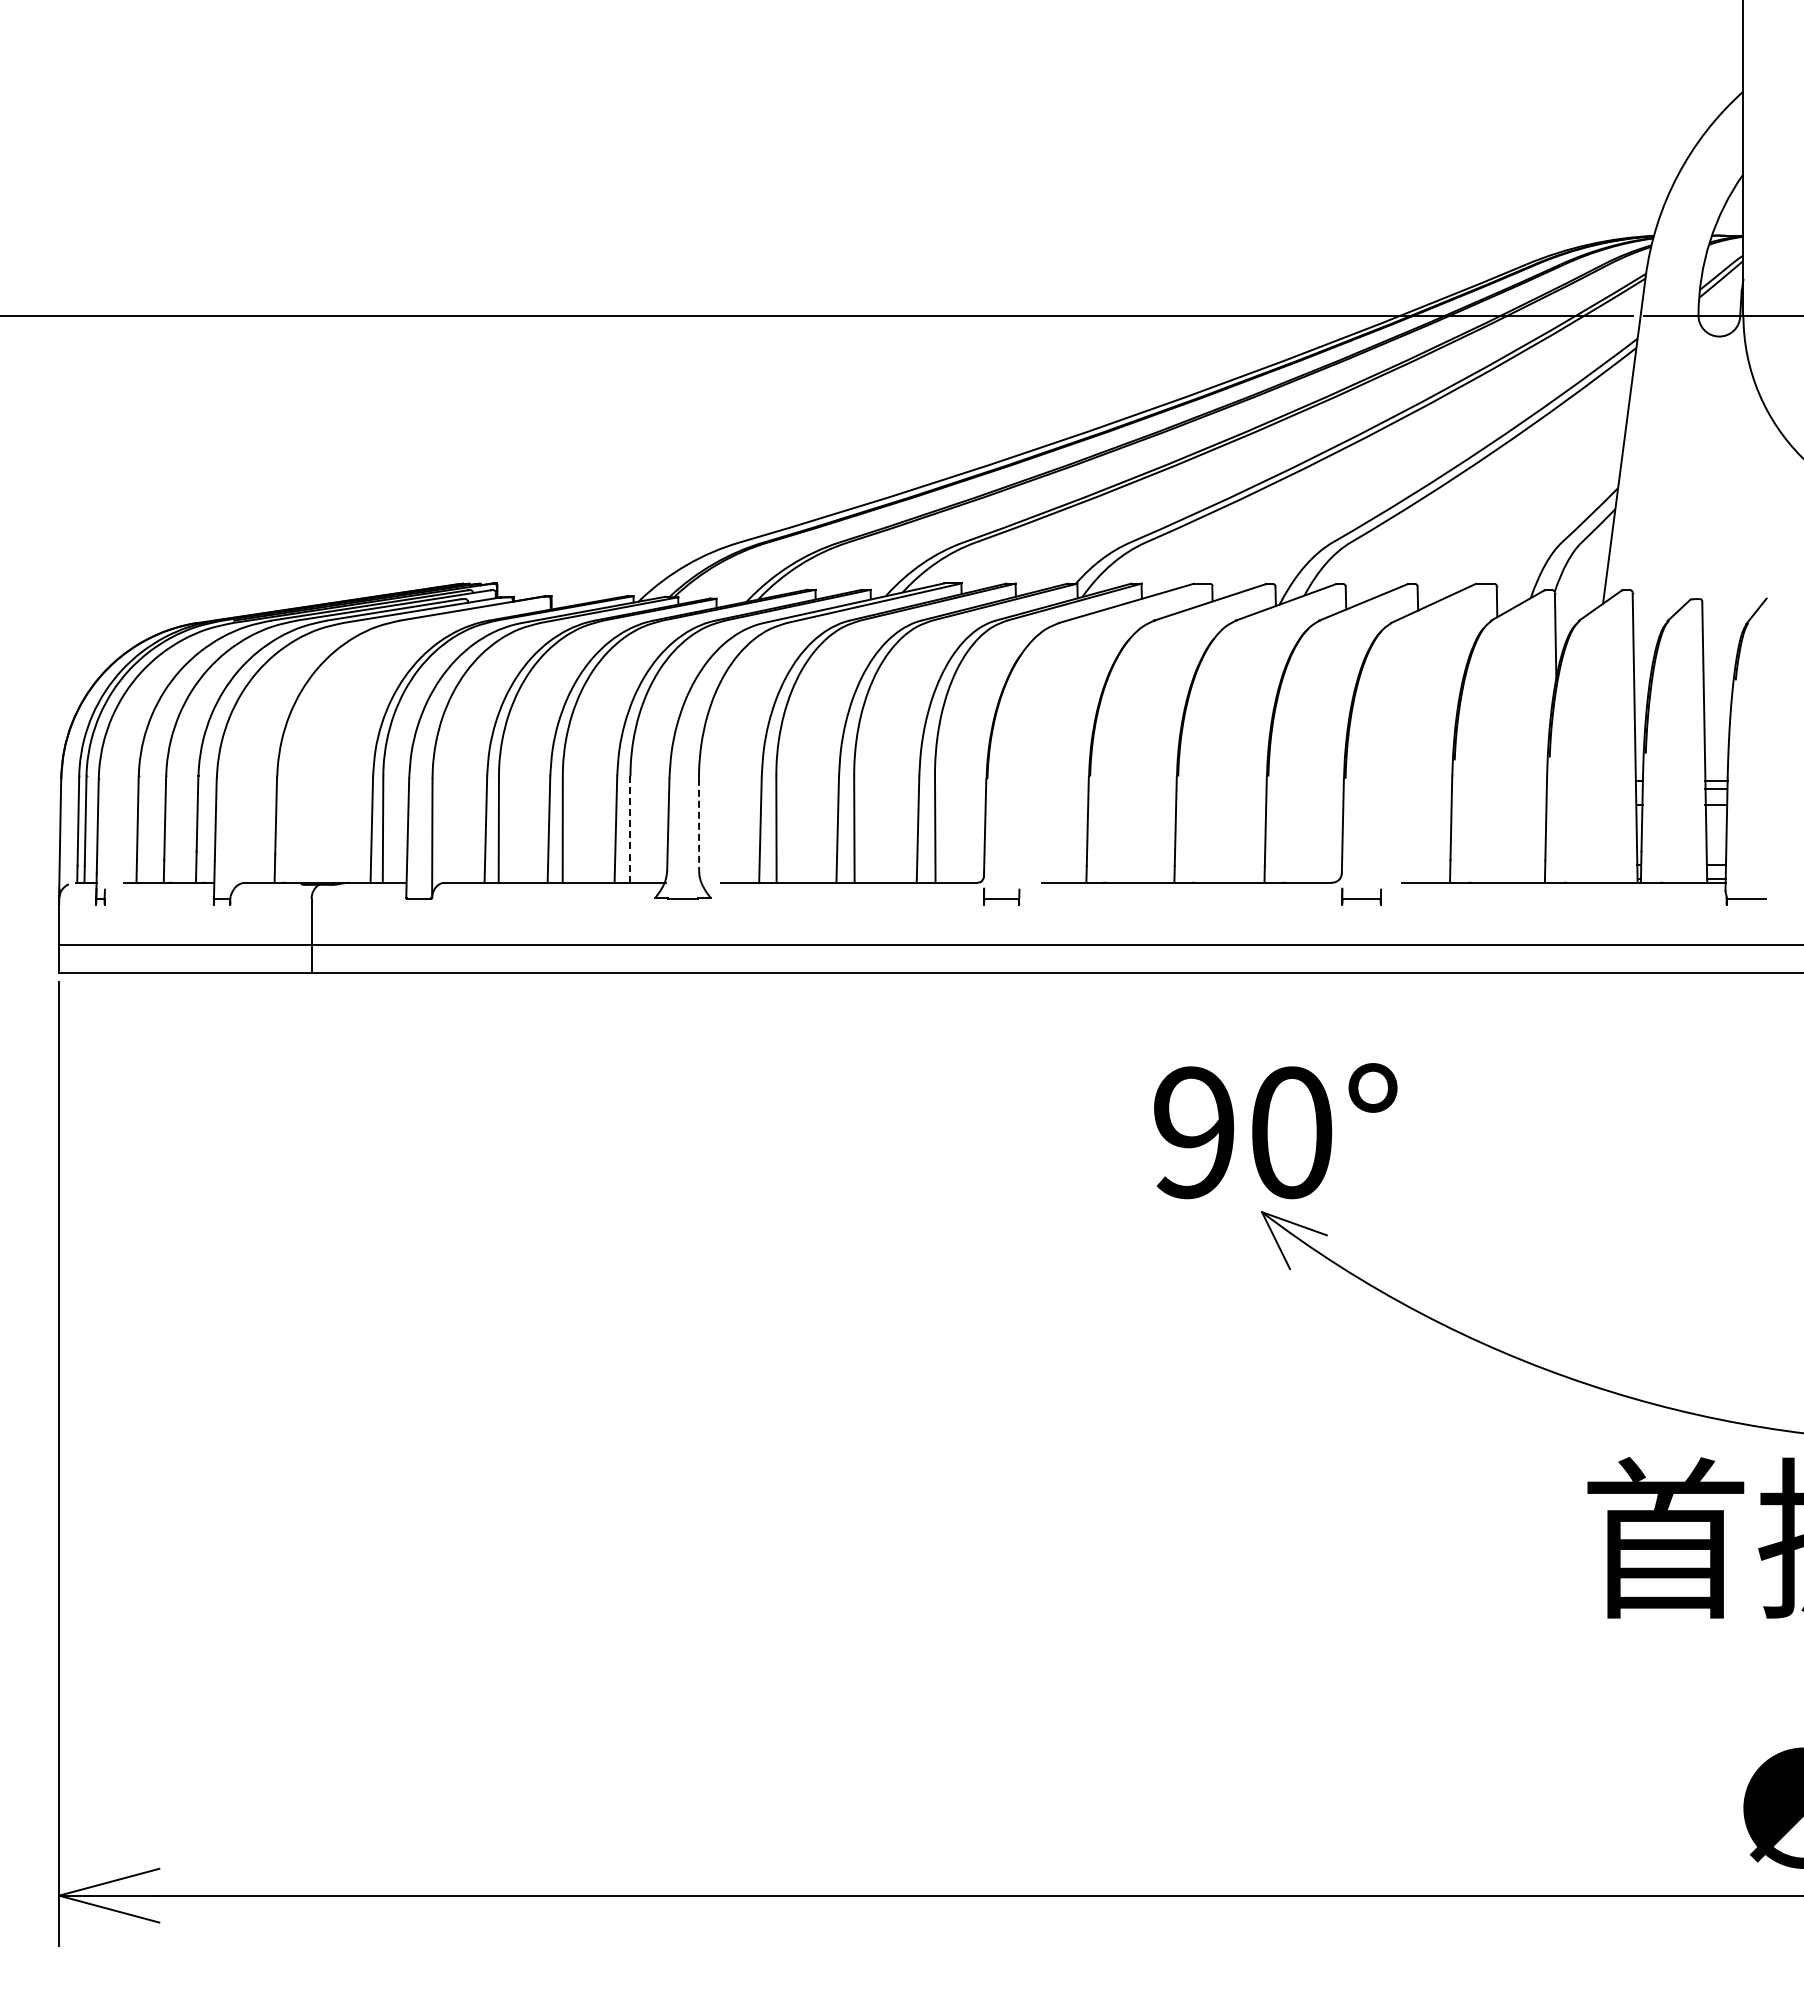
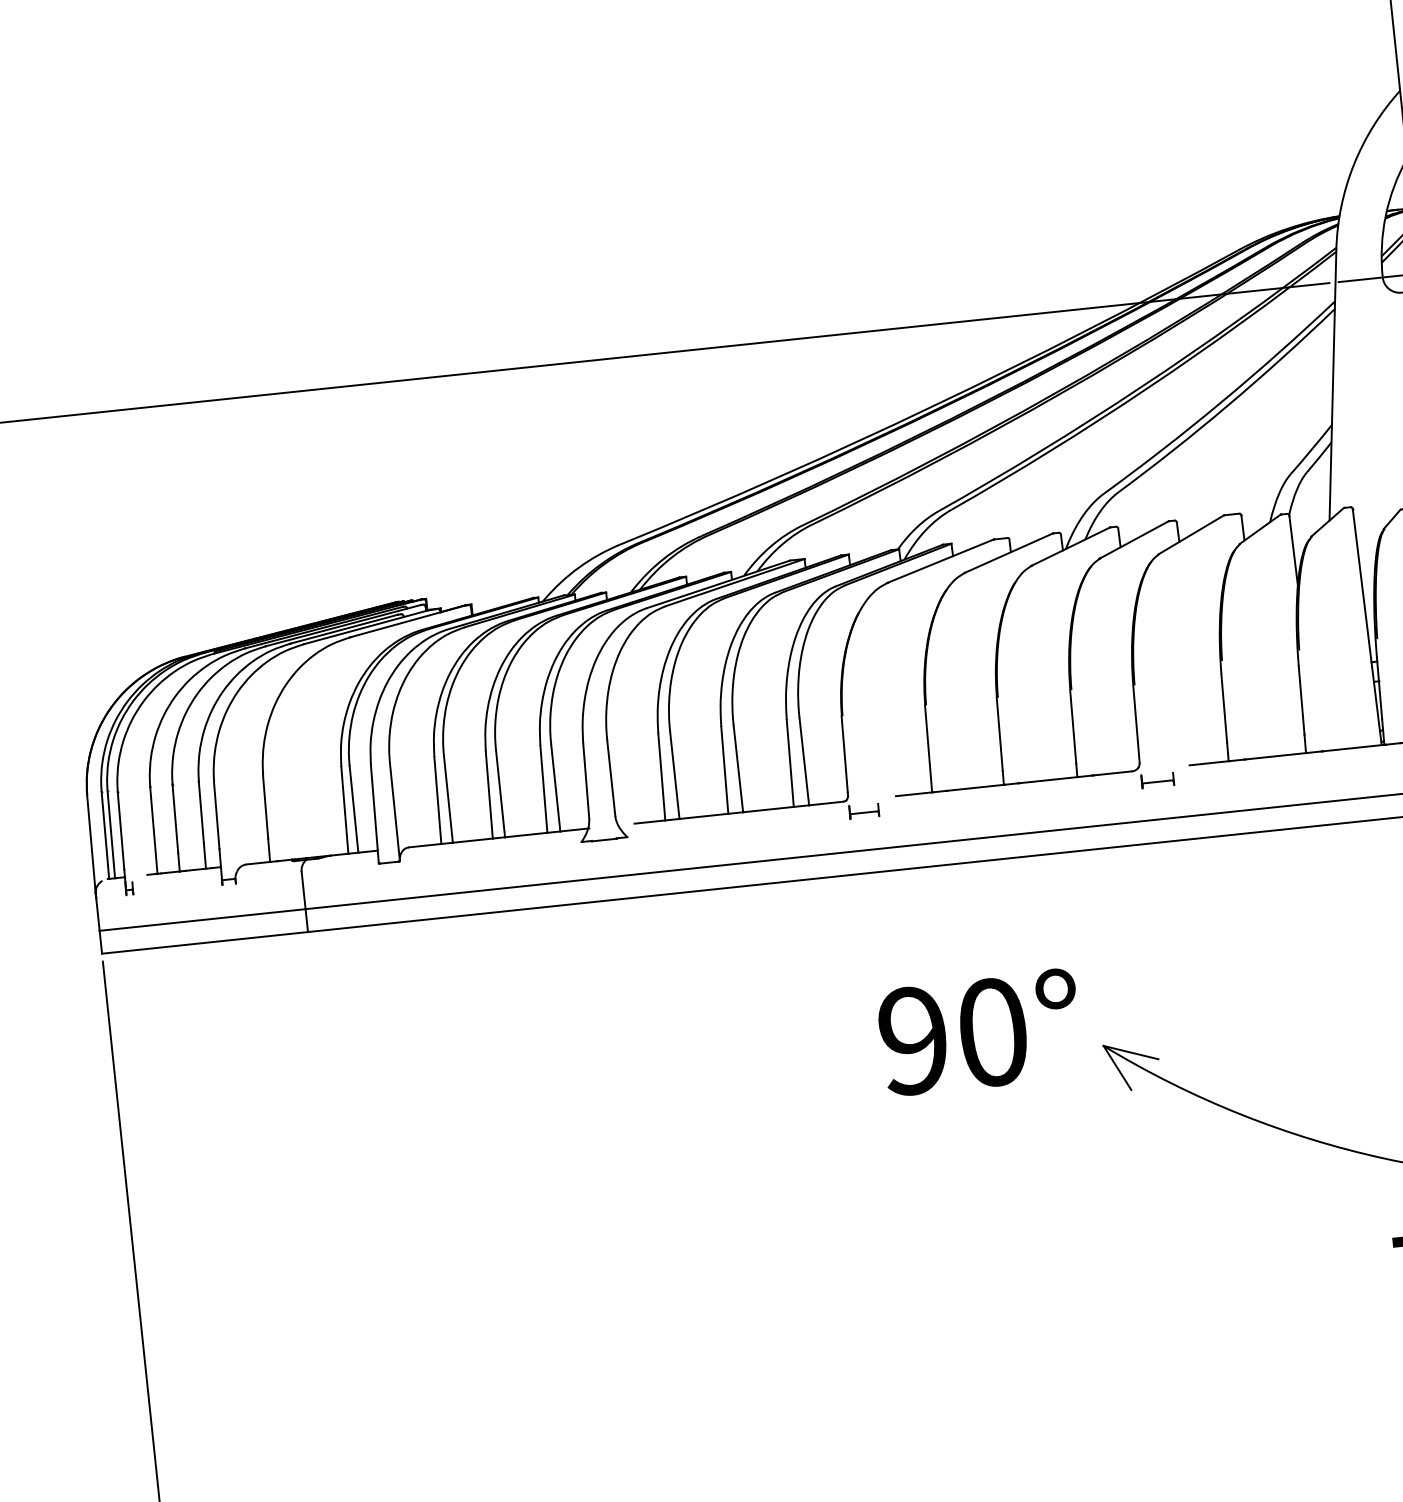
line: (699, 825) -> (611, 778), dashed -> solid
line: (630, 830) -> (555, 788), dashed -> solid
text: (1275, 1131) -> (979, 1032), moved

